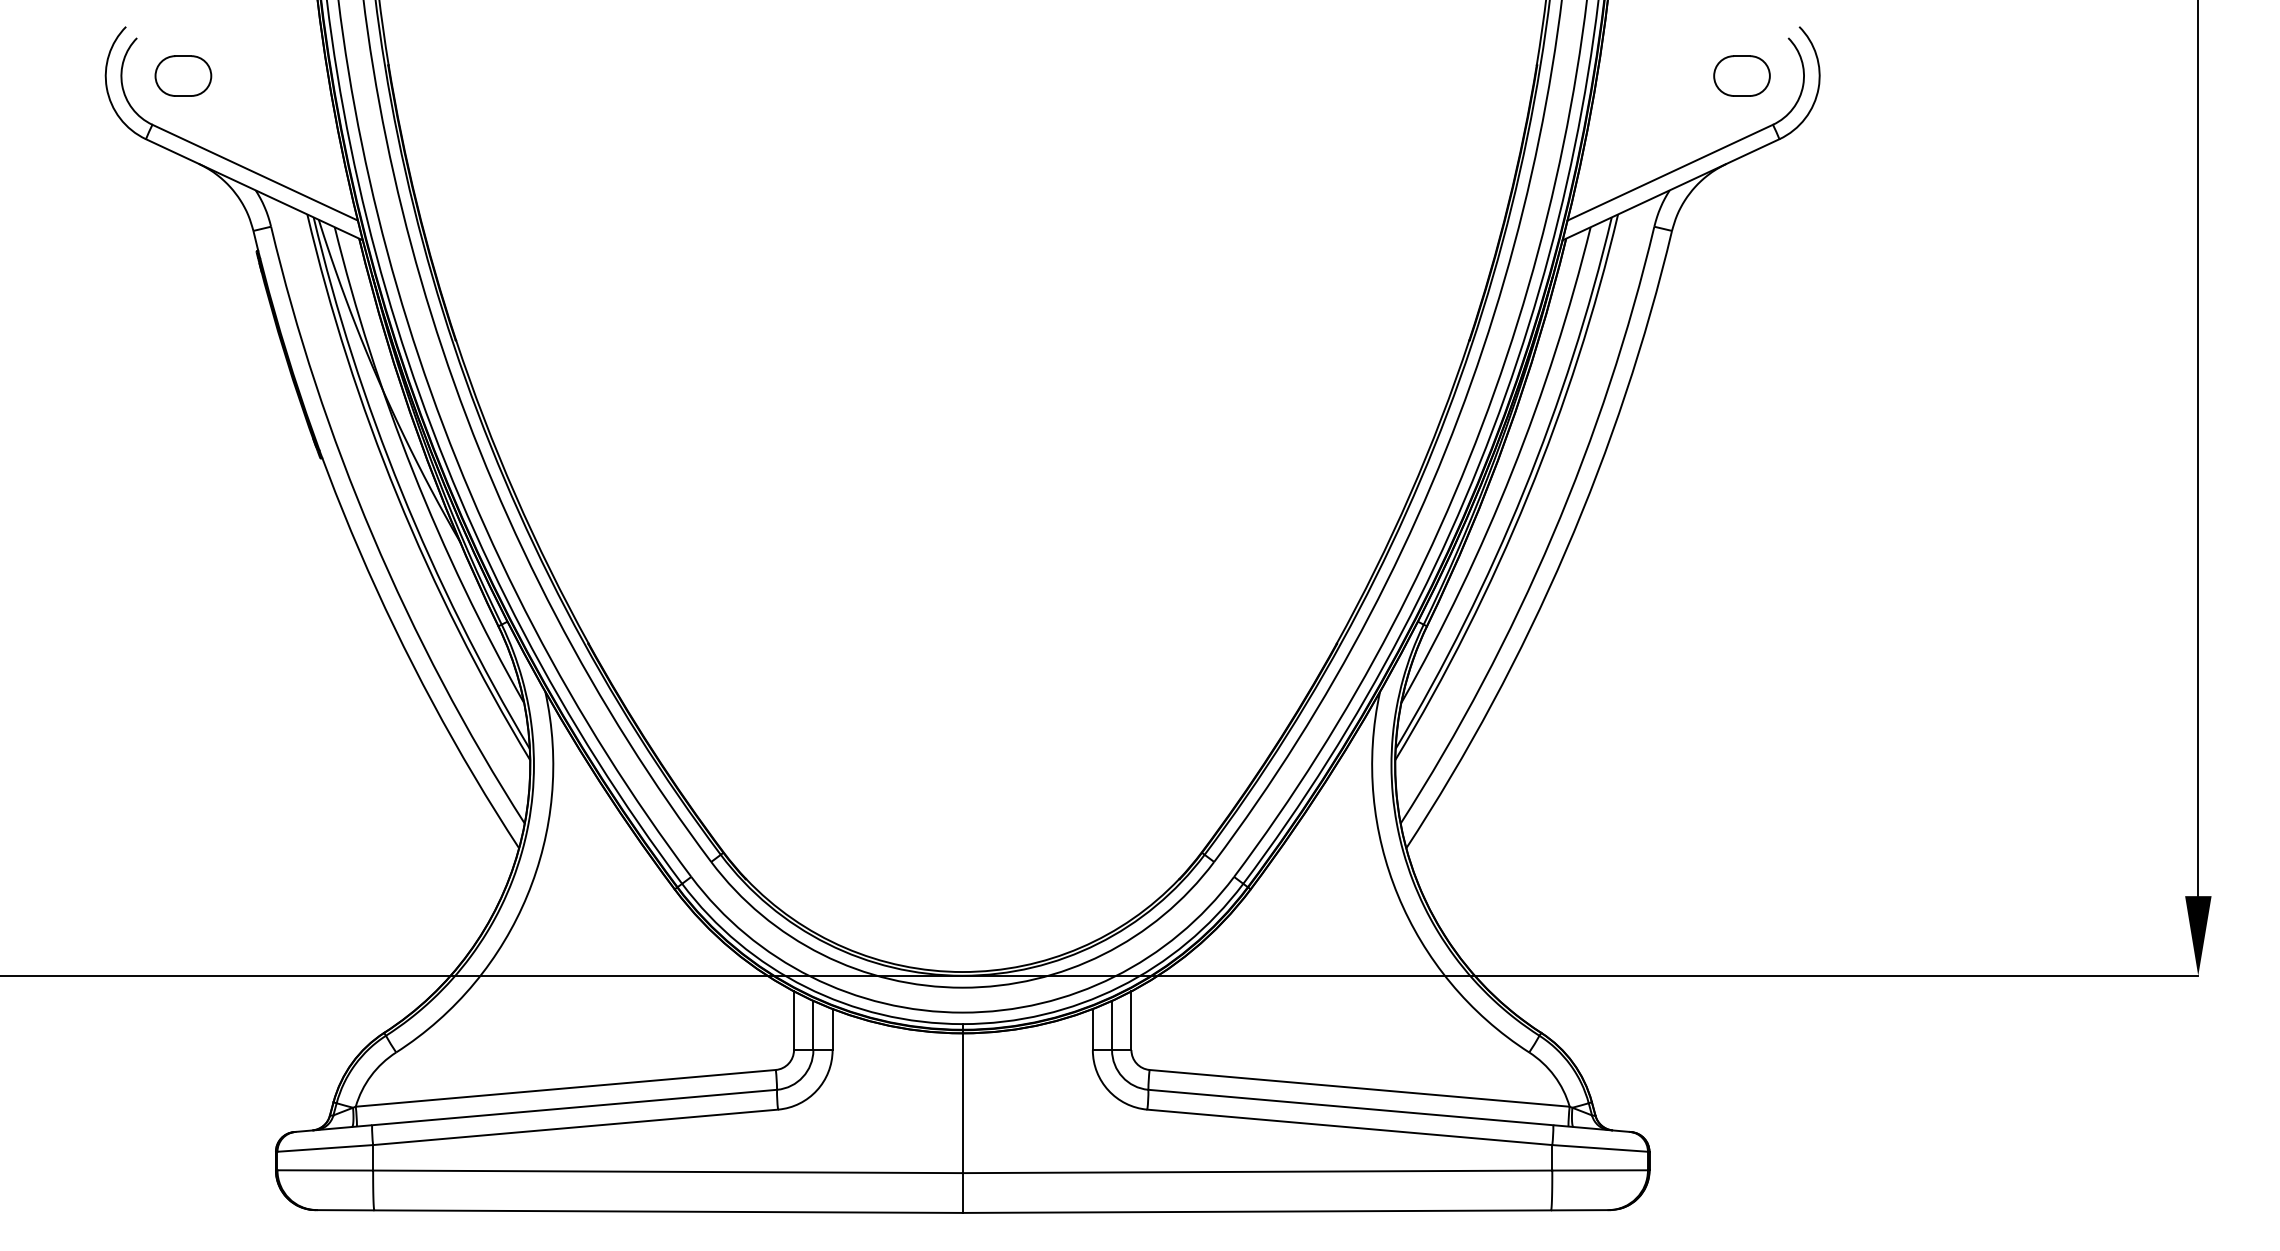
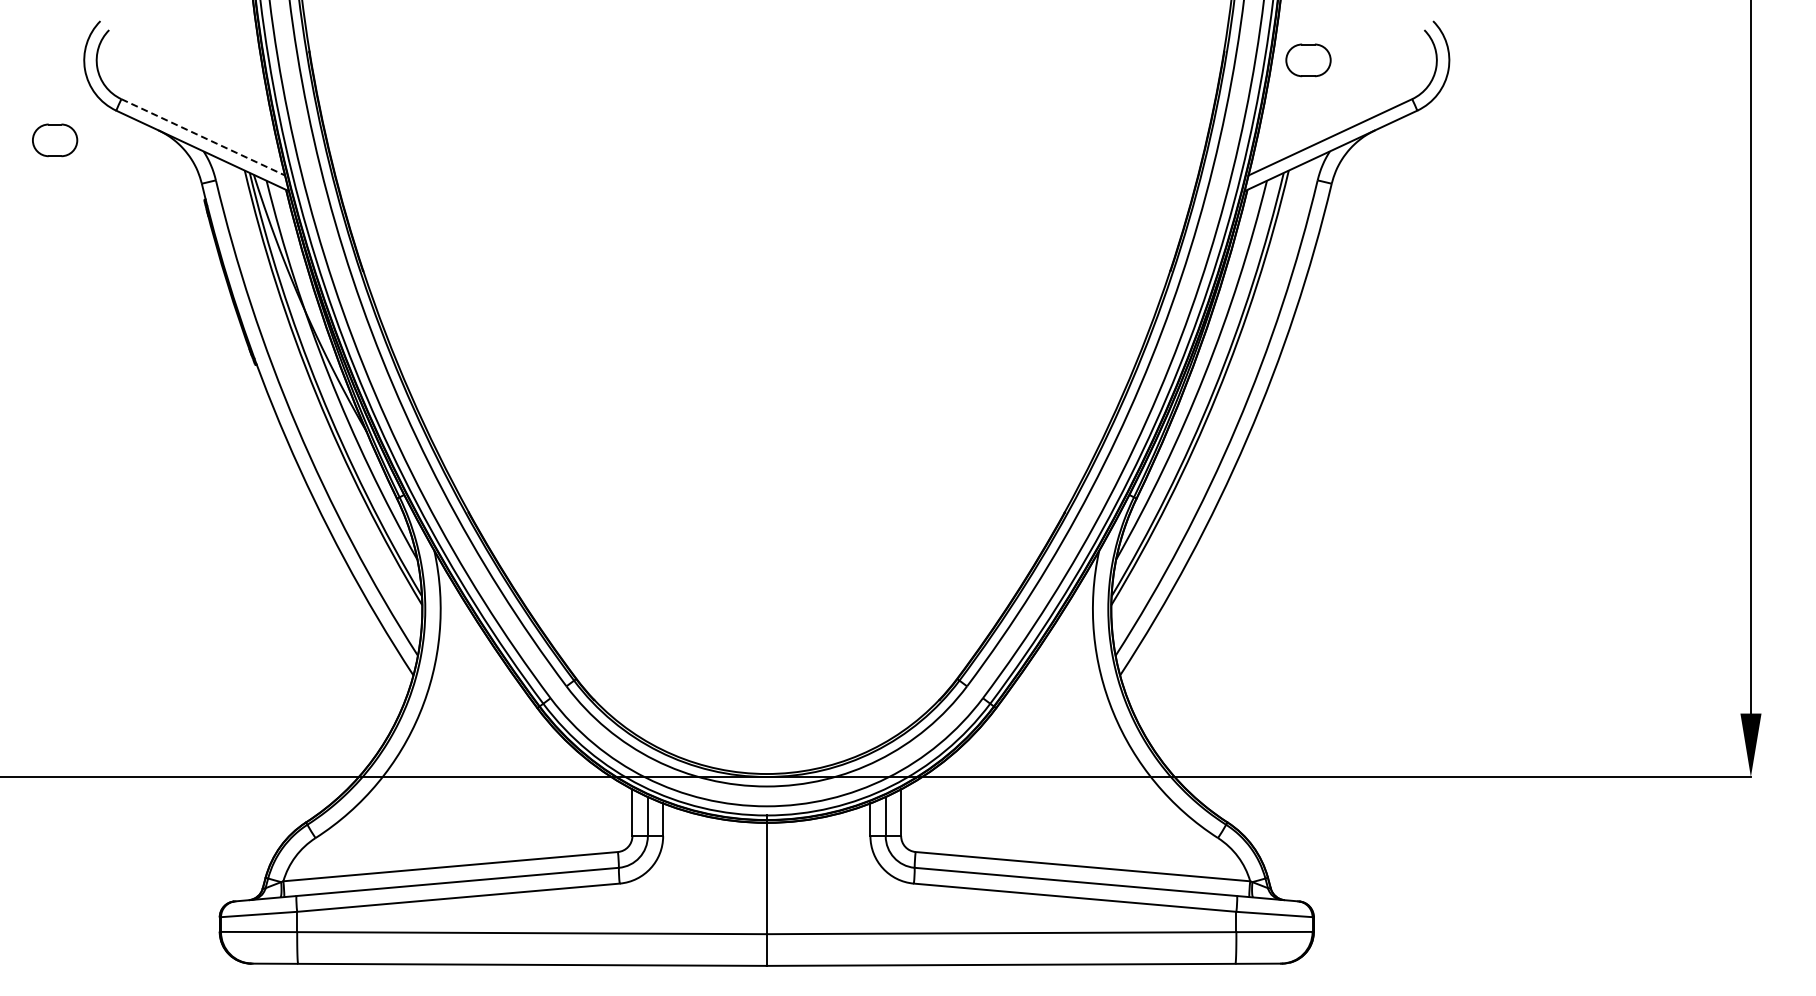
part: (183, 76) -> (55, 140), moved
part: (1742, 76) -> (1308, 60), moved
line: (255, 172) -> (203, 137), solid -> dashed

